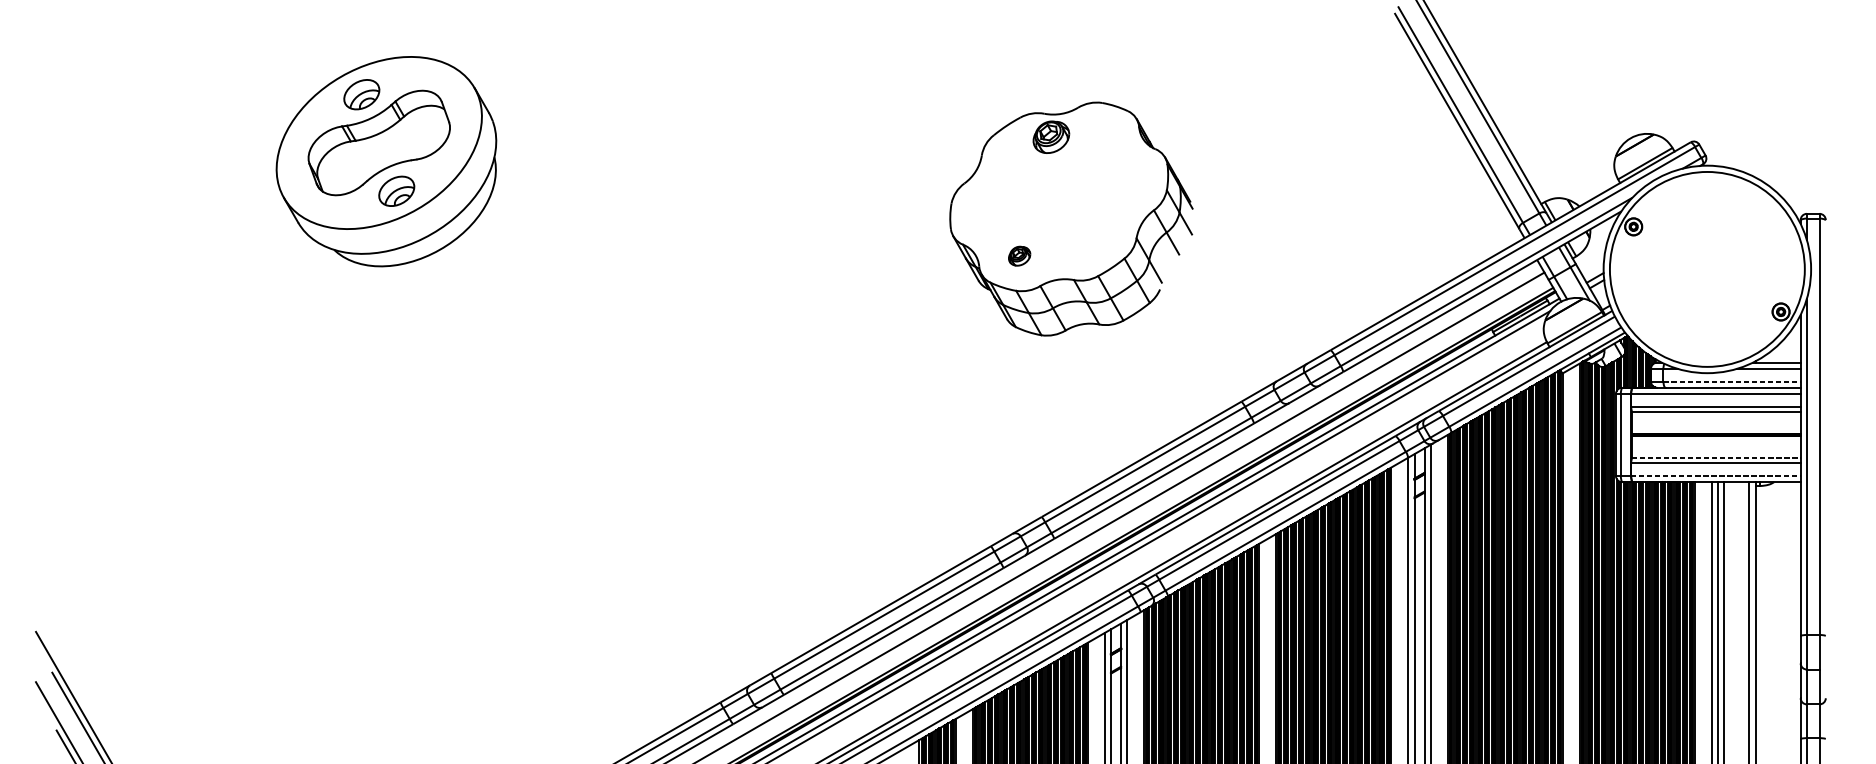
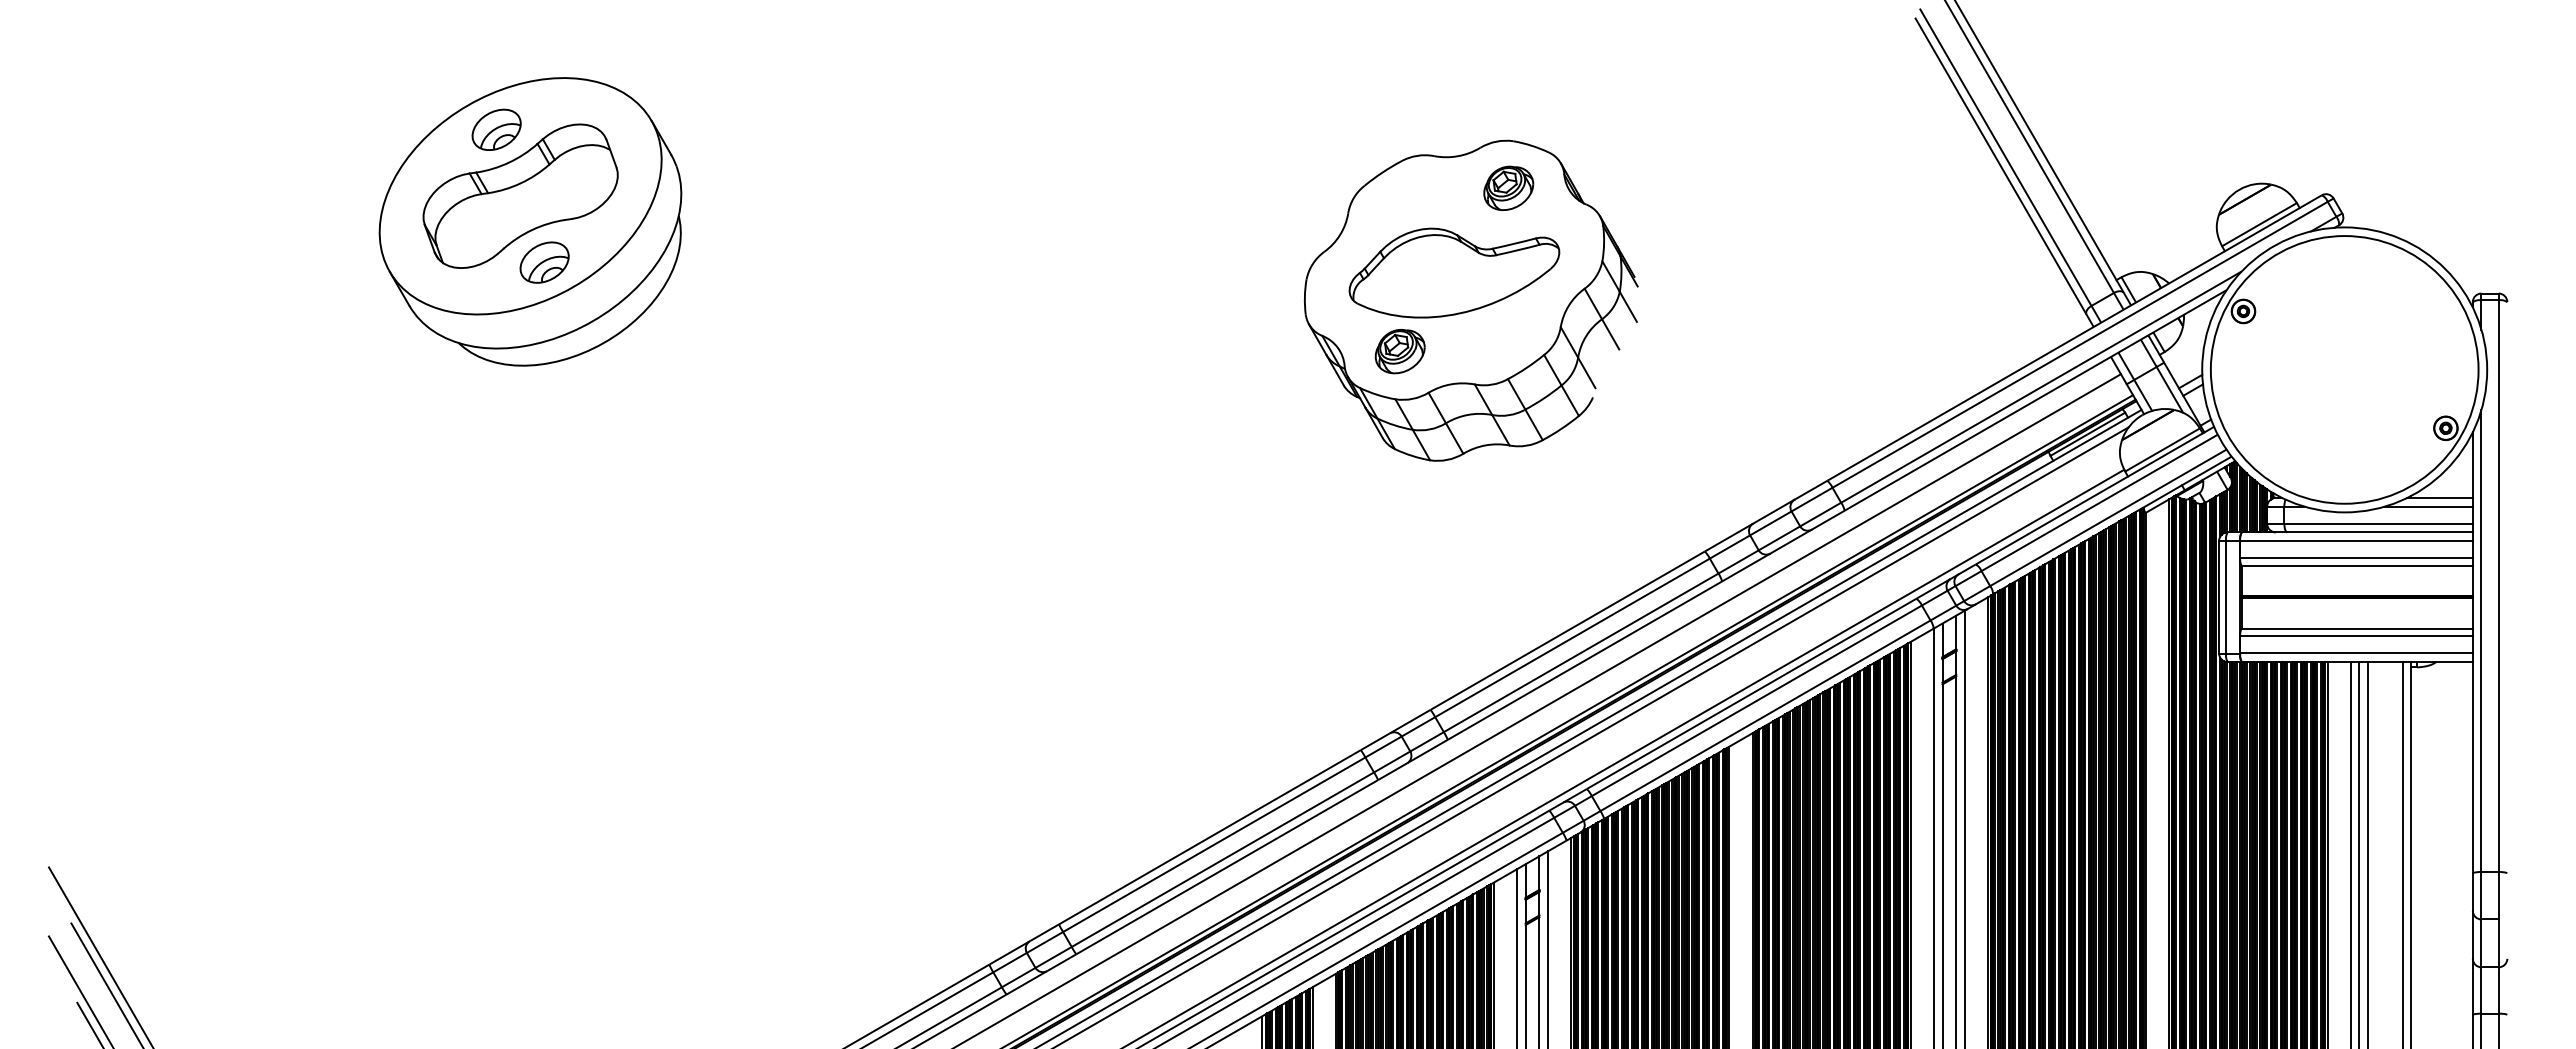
part: (1051, 136) -> (1508, 187), moved
part: (1059, 198) -> (1454, 272), added
part: (1019, 256) -> (1399, 351), size x1.67
line: (1732, 381) -> (2379, 523), dashed -> solid
line: (1716, 457) -> (2357, 628), dashed -> solid
line: (1716, 475) -> (2357, 653), dashed -> solid

